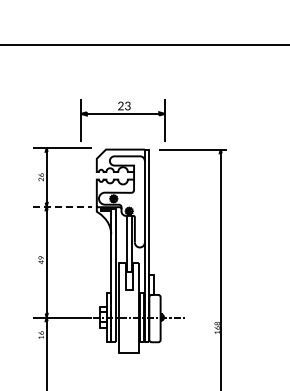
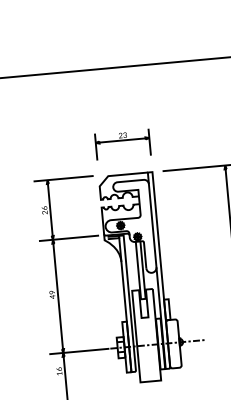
part: (122, 119) -> (122, 143), size x0.62
line: (62, 206) -> (69, 238), dashed -> solid

